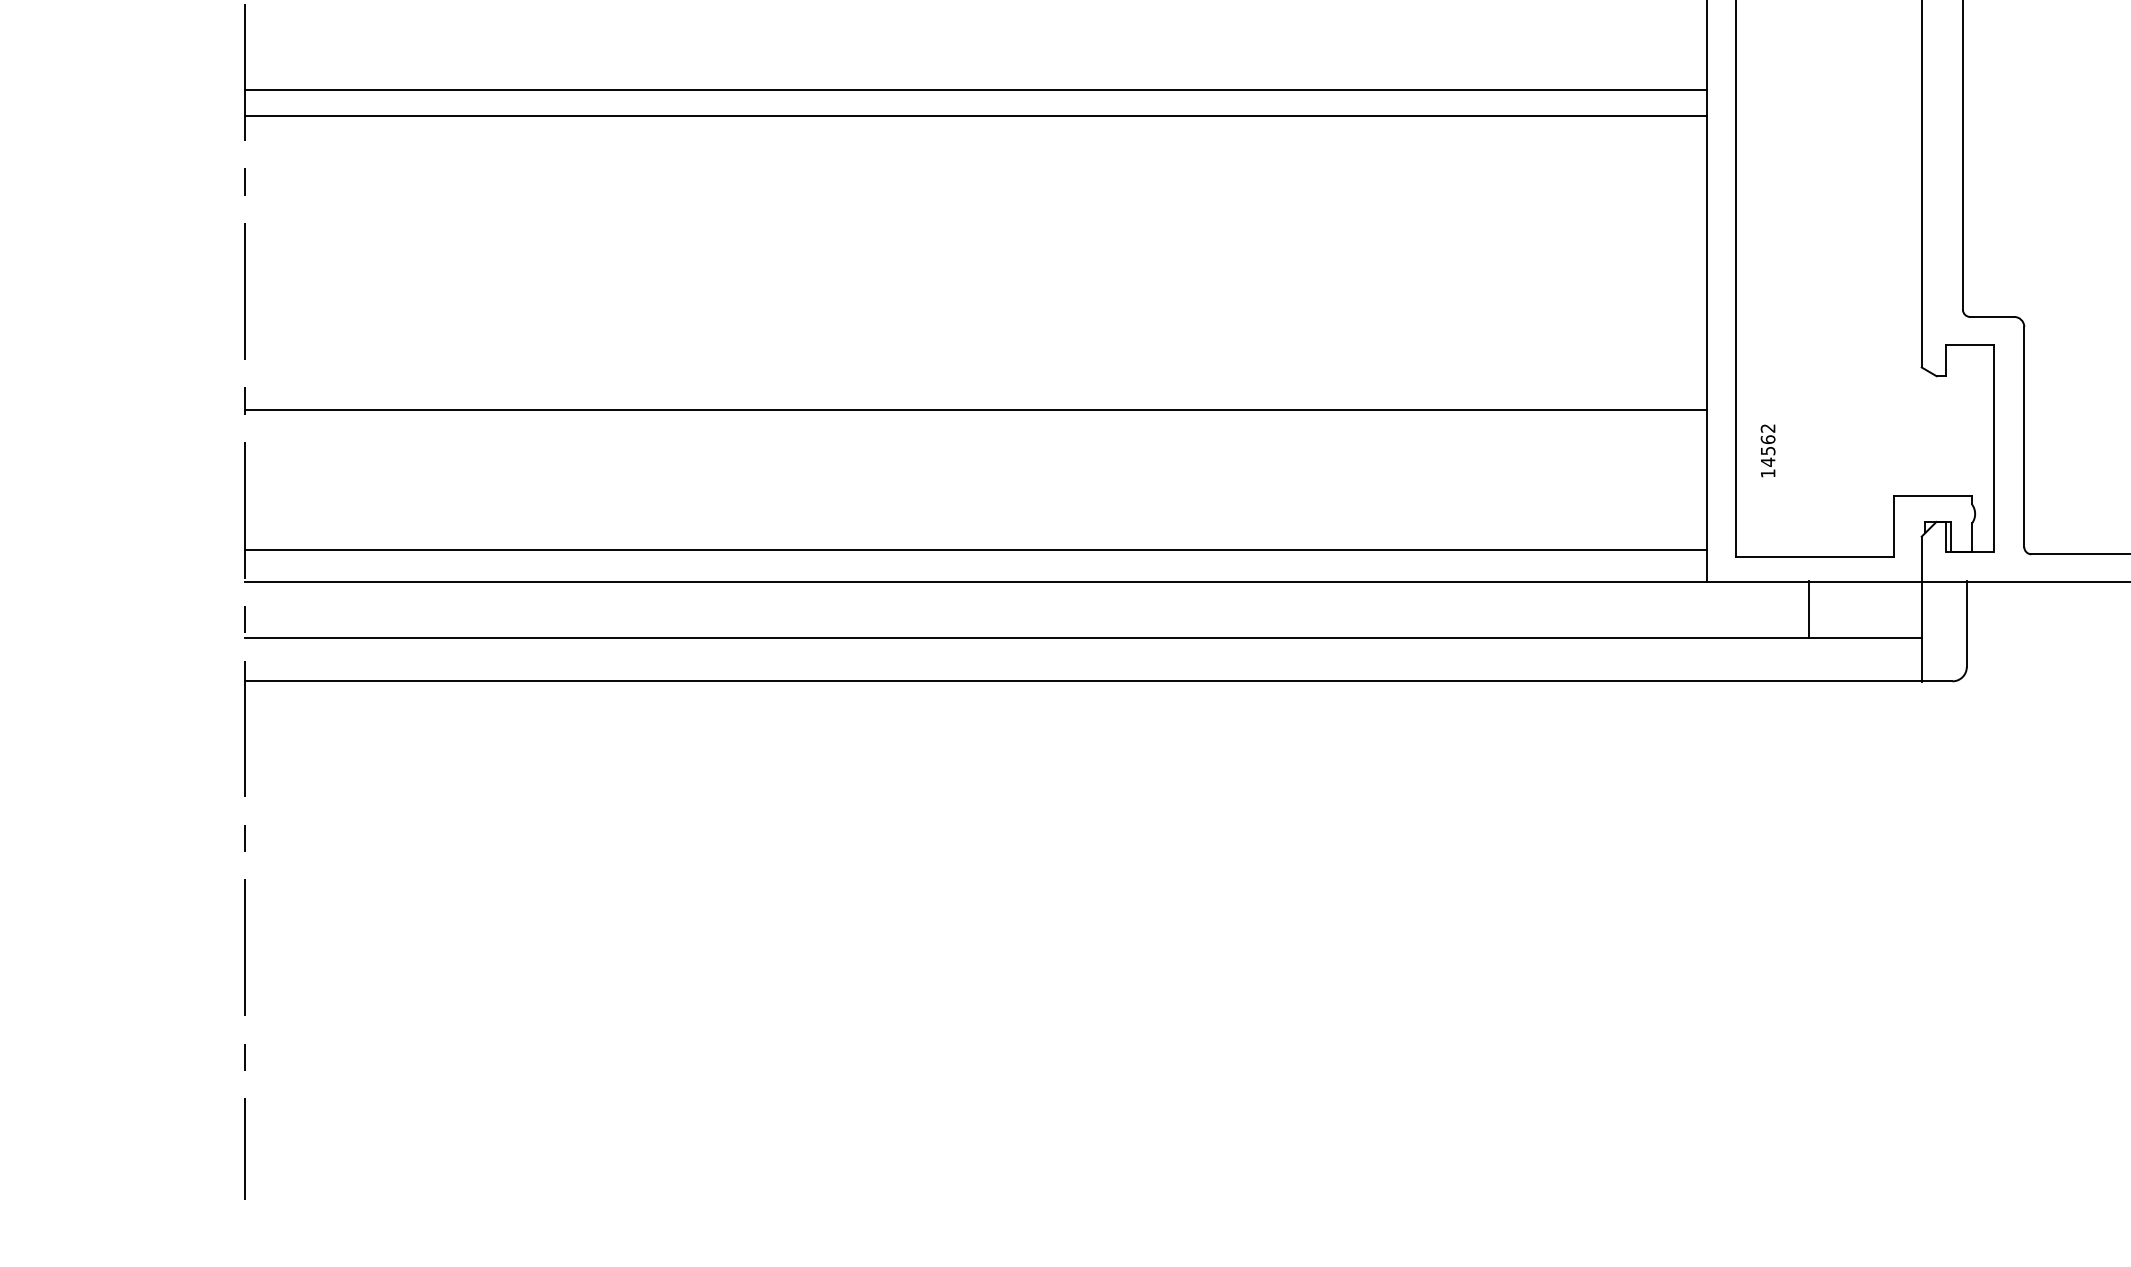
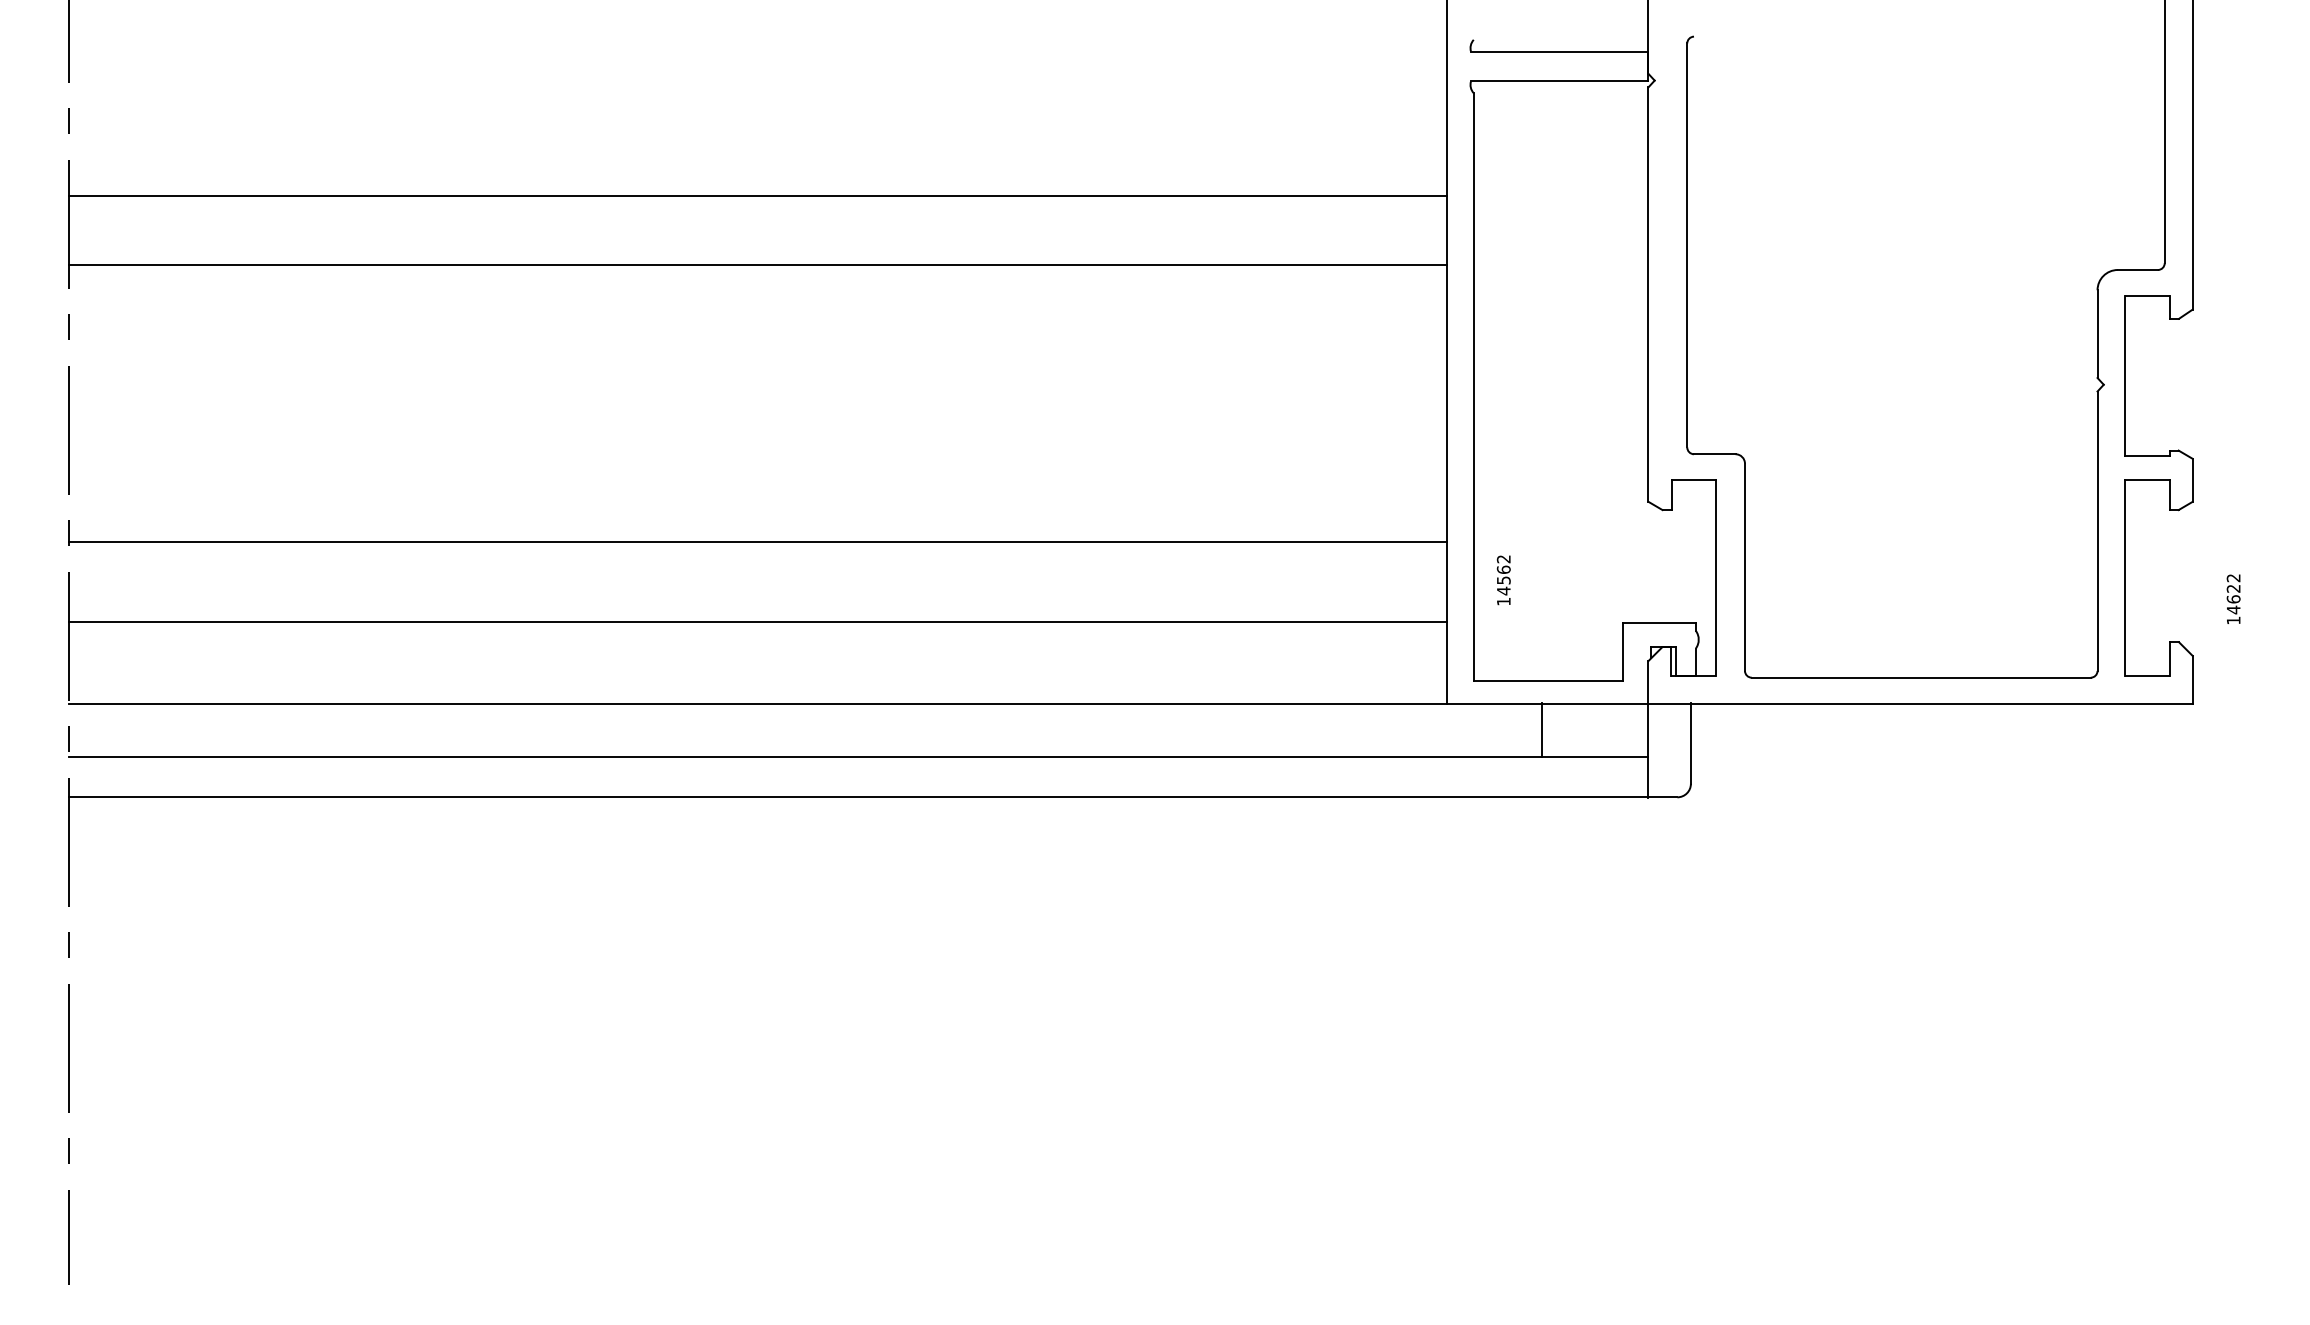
line: (975, 89) -> (757, 196), moved
line: (975, 549) -> (757, 621), moved

